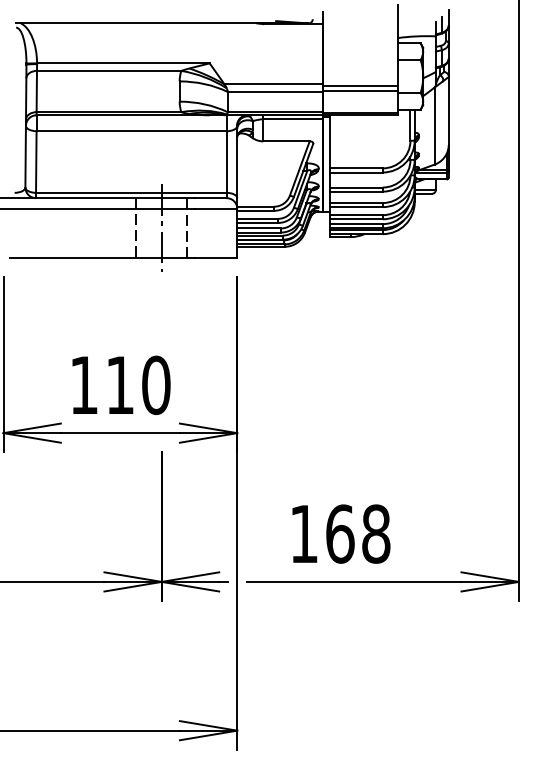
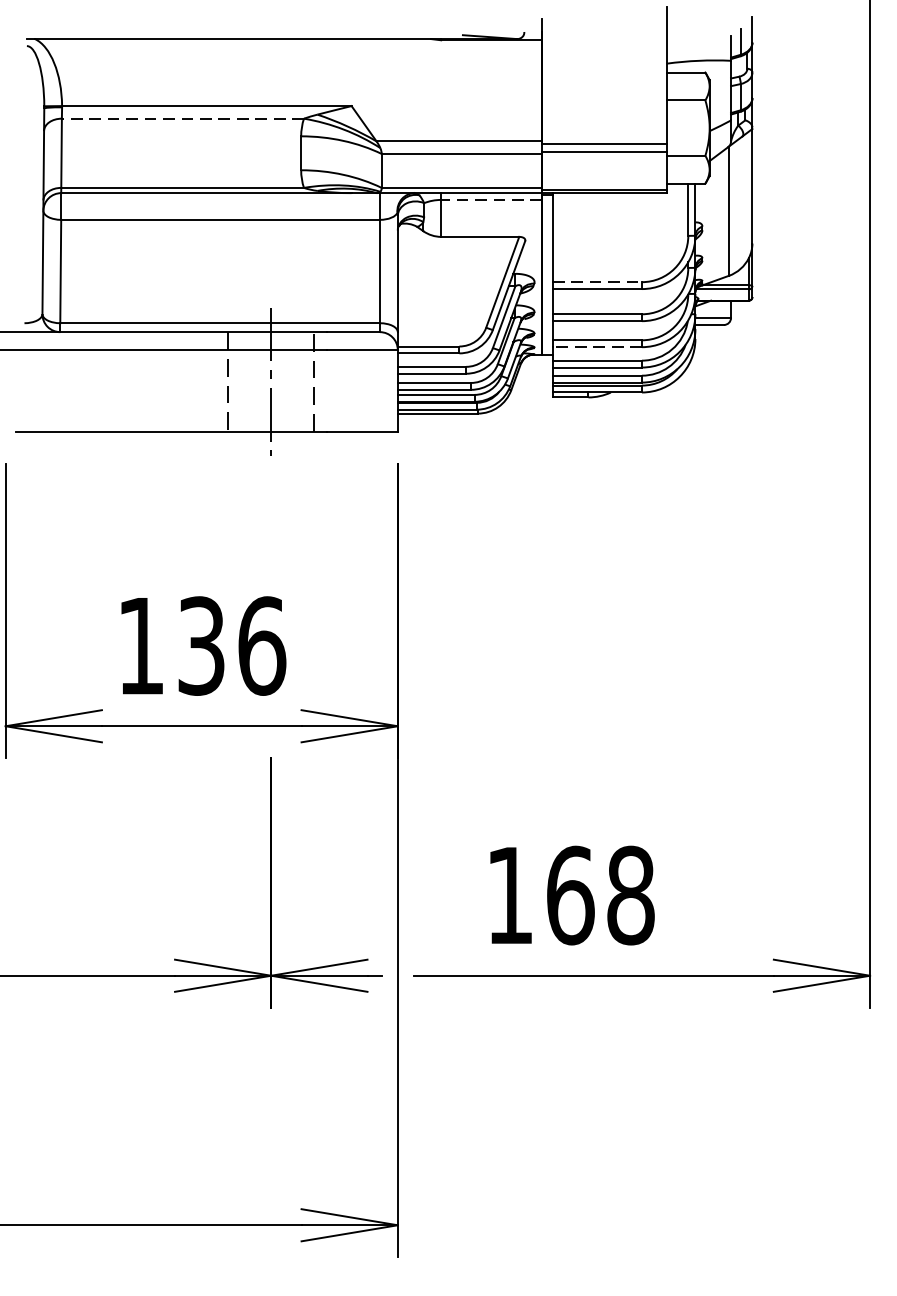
line: (108, 70) -> (181, 118), solid -> dashed
line: (292, 119) -> (490, 200), solid -> dashed
line: (356, 168) -> (597, 282), solid -> dashed
line: (356, 207) -> (597, 347), solid -> dashed
text: (138, 385) -> (232, 646), 110 -> 136

